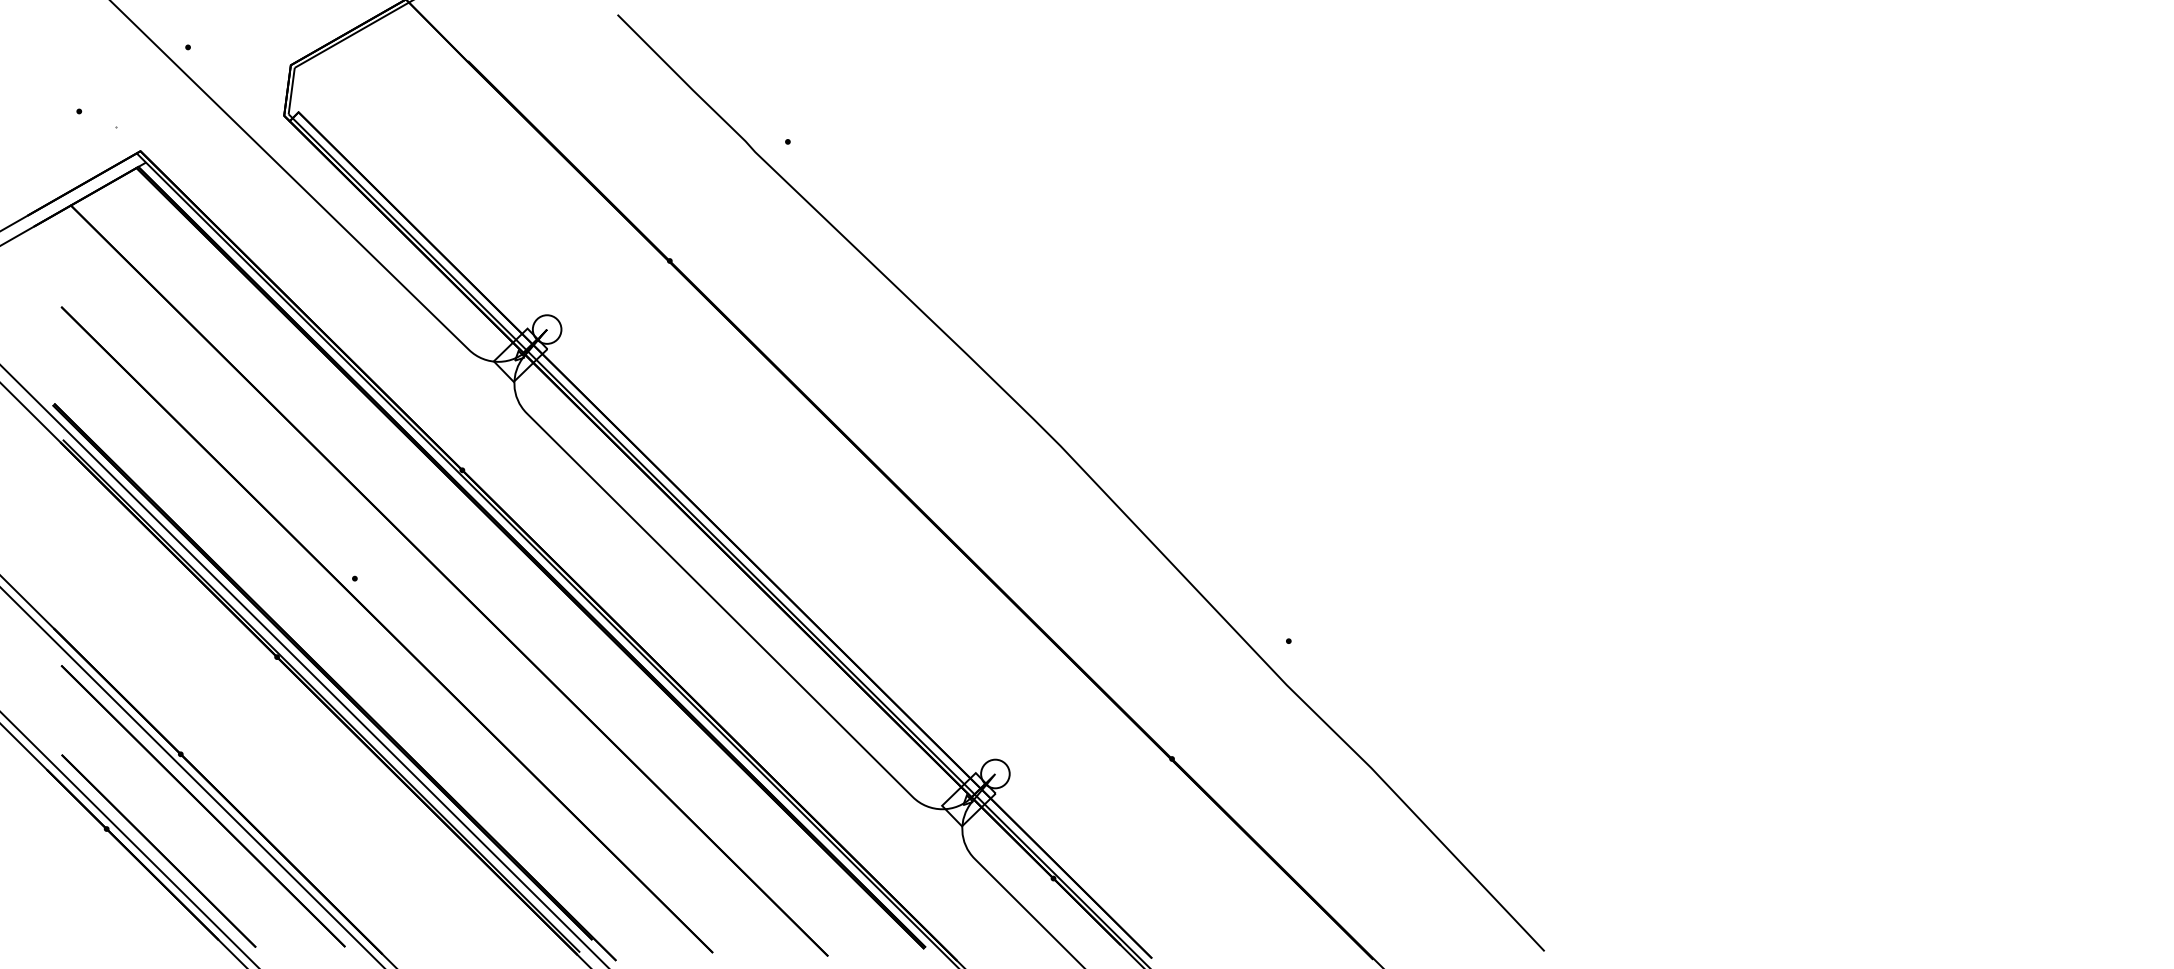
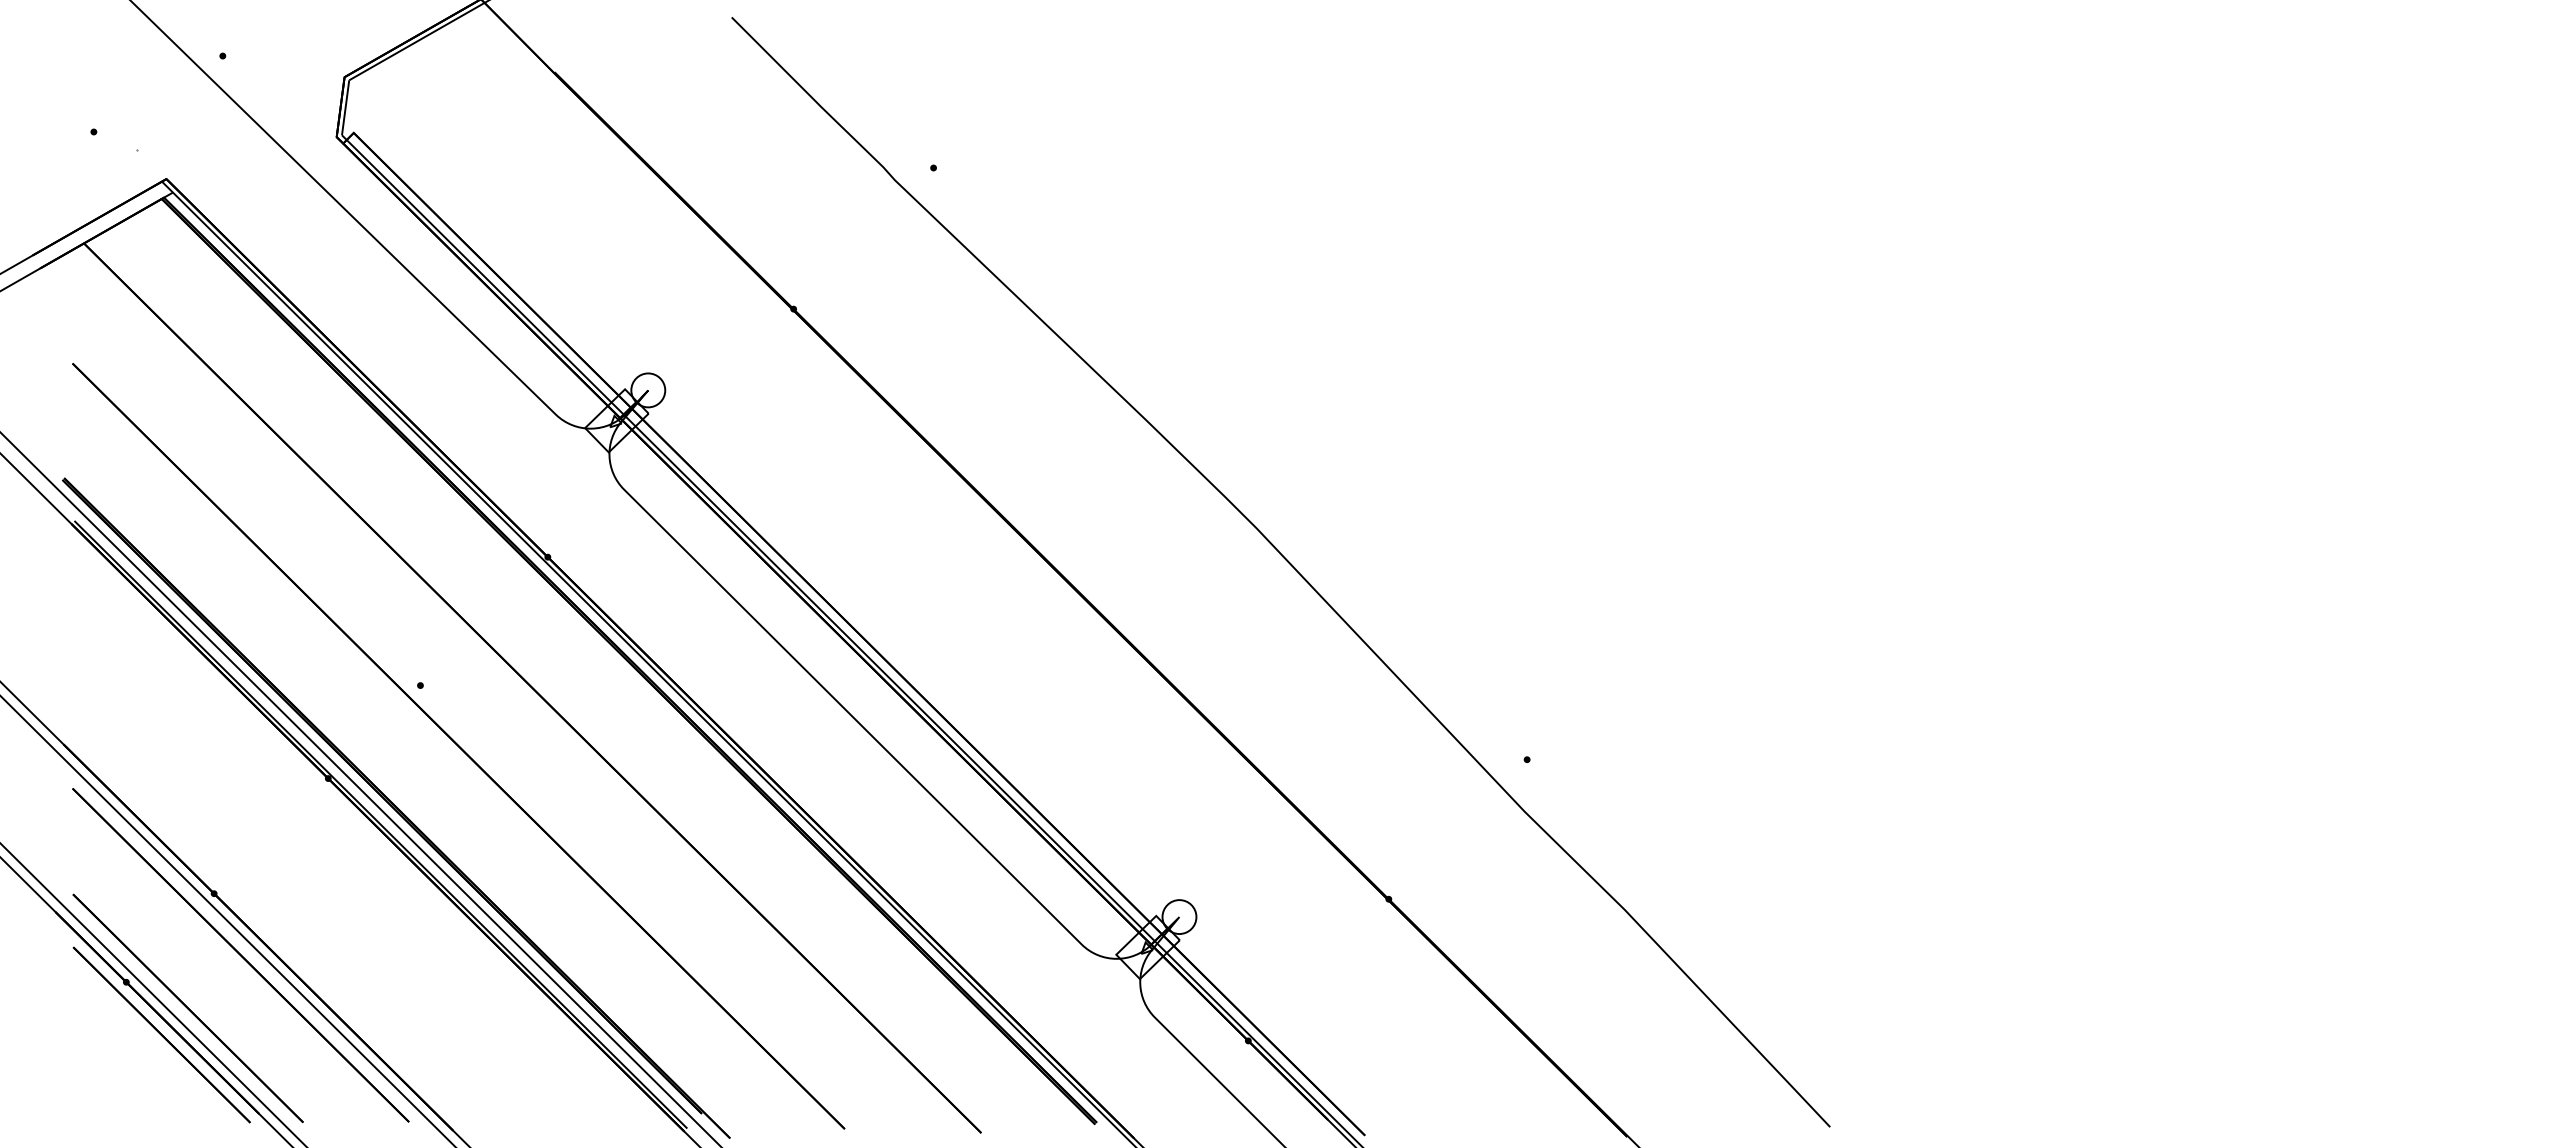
line: (136, 873) -> (161, 1034), added

